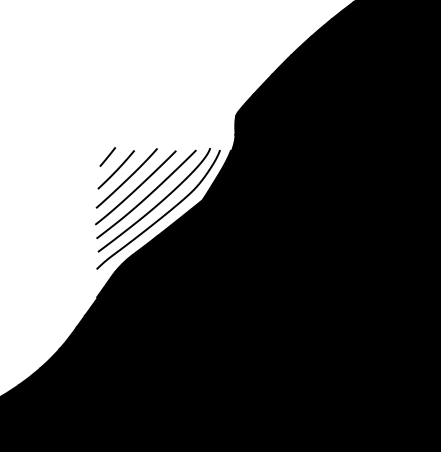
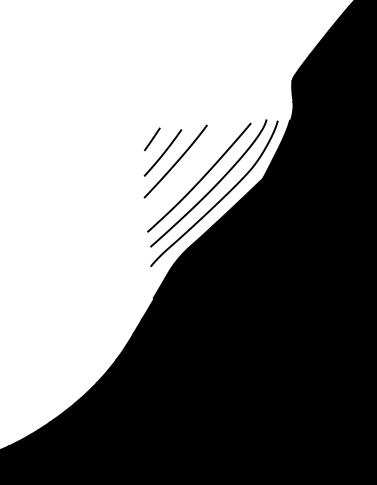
curve: (136, 187) -> (187, 170), removed

